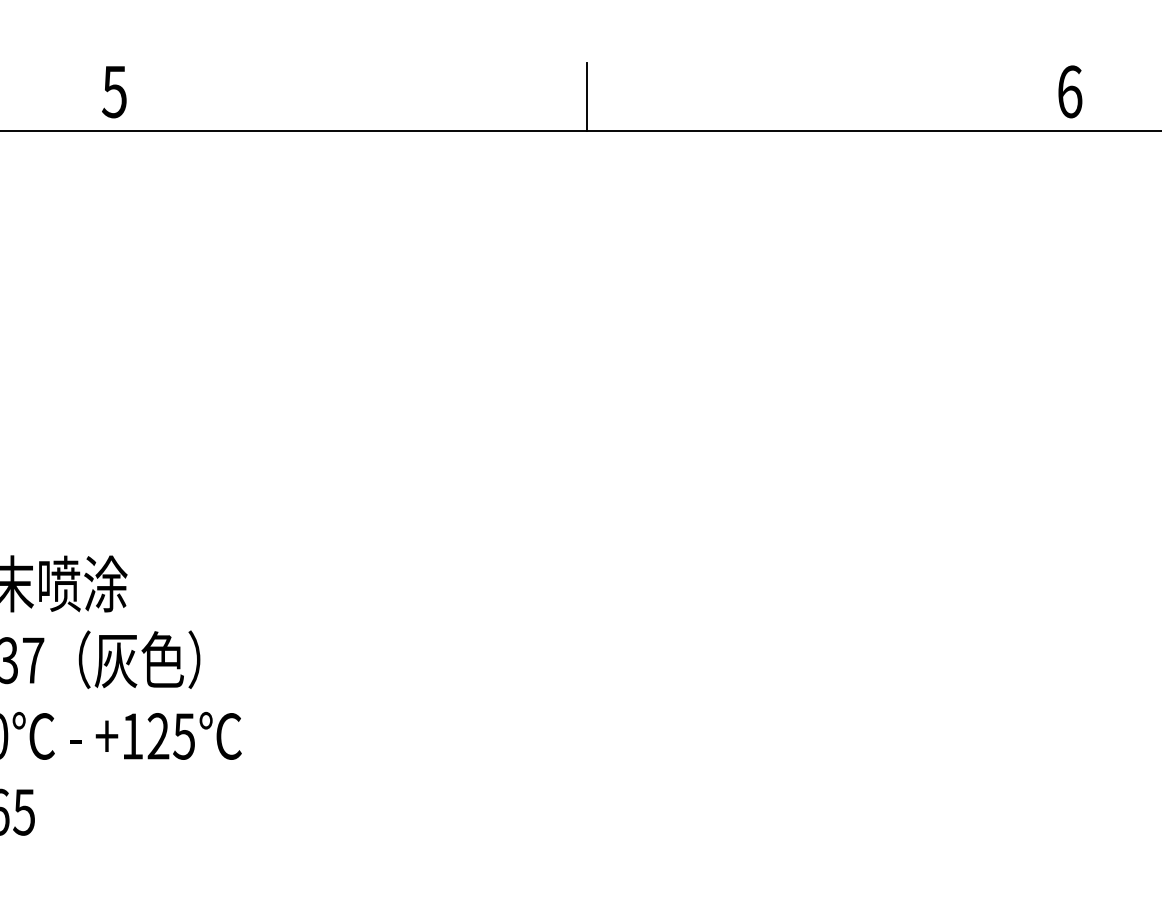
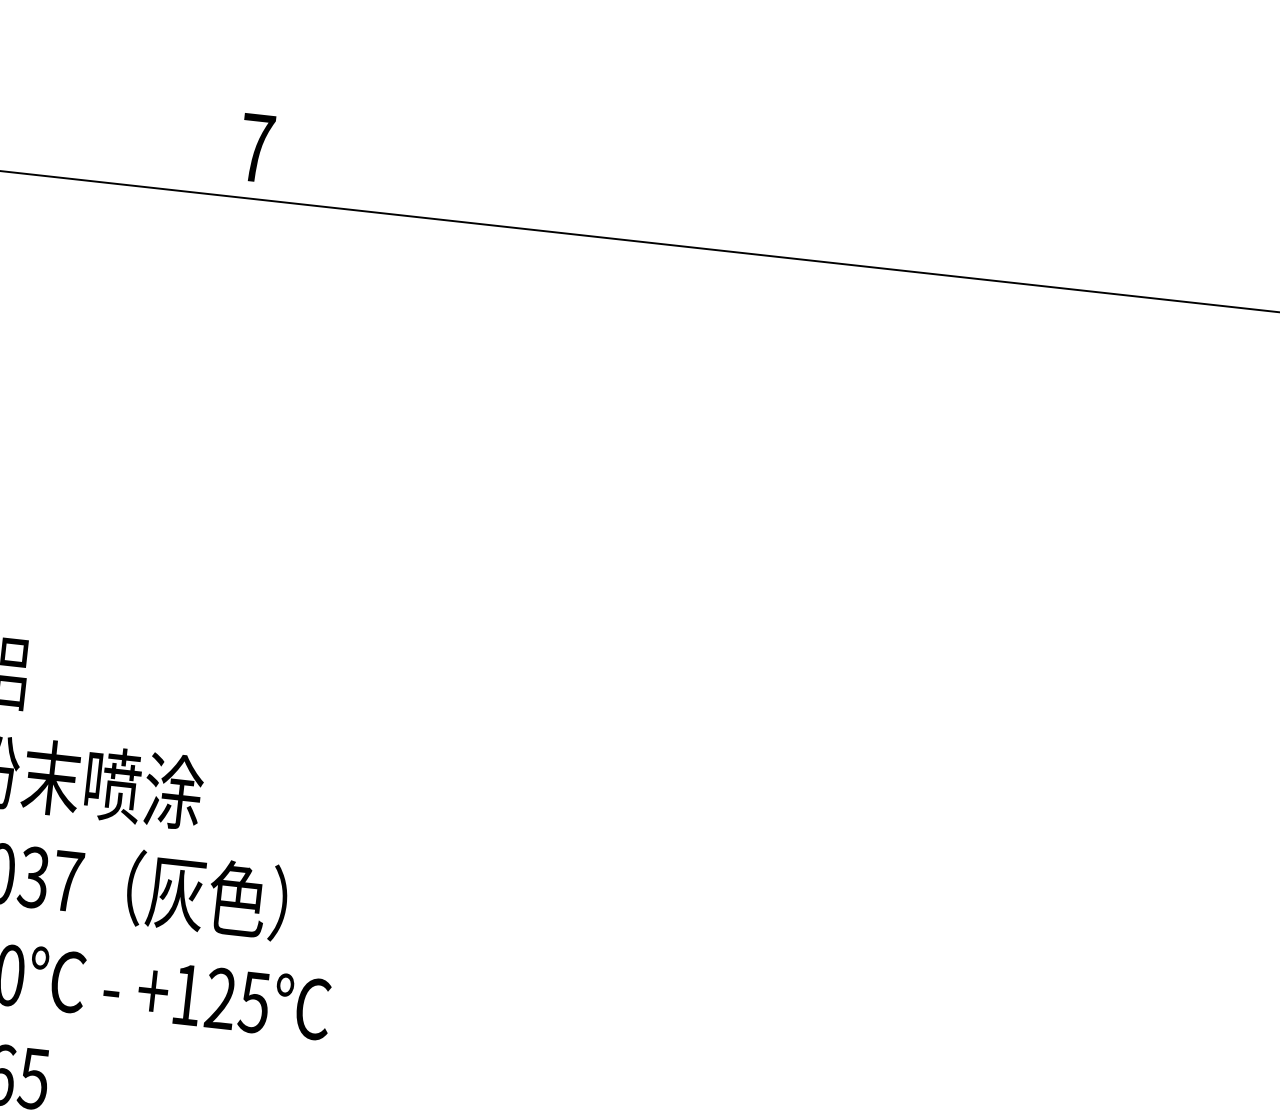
text: (114, 92) -> (256, 148), 5 -> 7
line: (587, 96) -> (875, 222), removed

